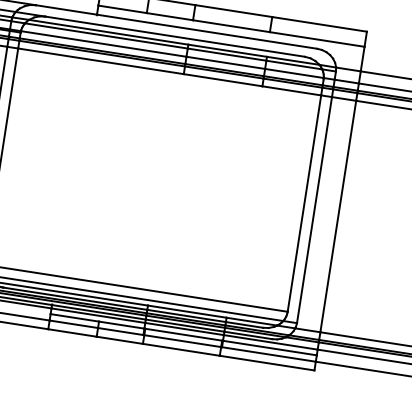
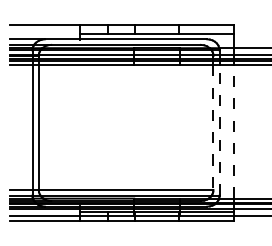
line: (304, 205) -> (213, 128), solid -> dashed
line: (314, 208) -> (219, 129), solid -> dashed
line: (338, 215) -> (233, 131), solid -> dashed

